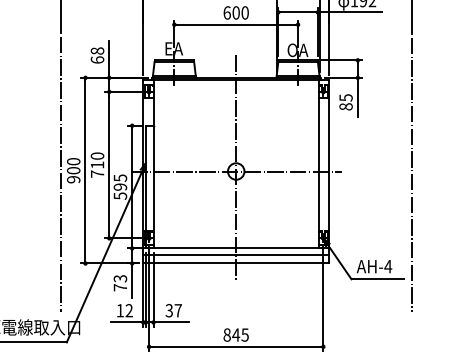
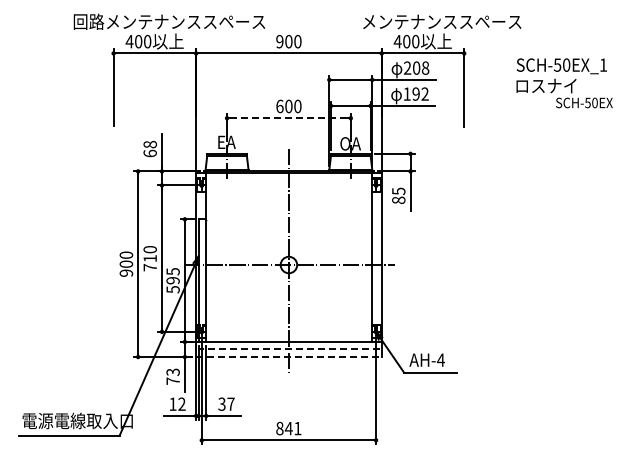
line: (236, 24) -> (289, 118), solid -> dashed
line: (60, 173) -> (113, 267), removed
line: (411, 174) -> (464, 268), removed
line: (235, 255) -> (288, 349), solid -> dashed
line: (235, 263) -> (288, 357), solid -> dashed
text: (244, 334) -> (297, 428), 845 -> 841

